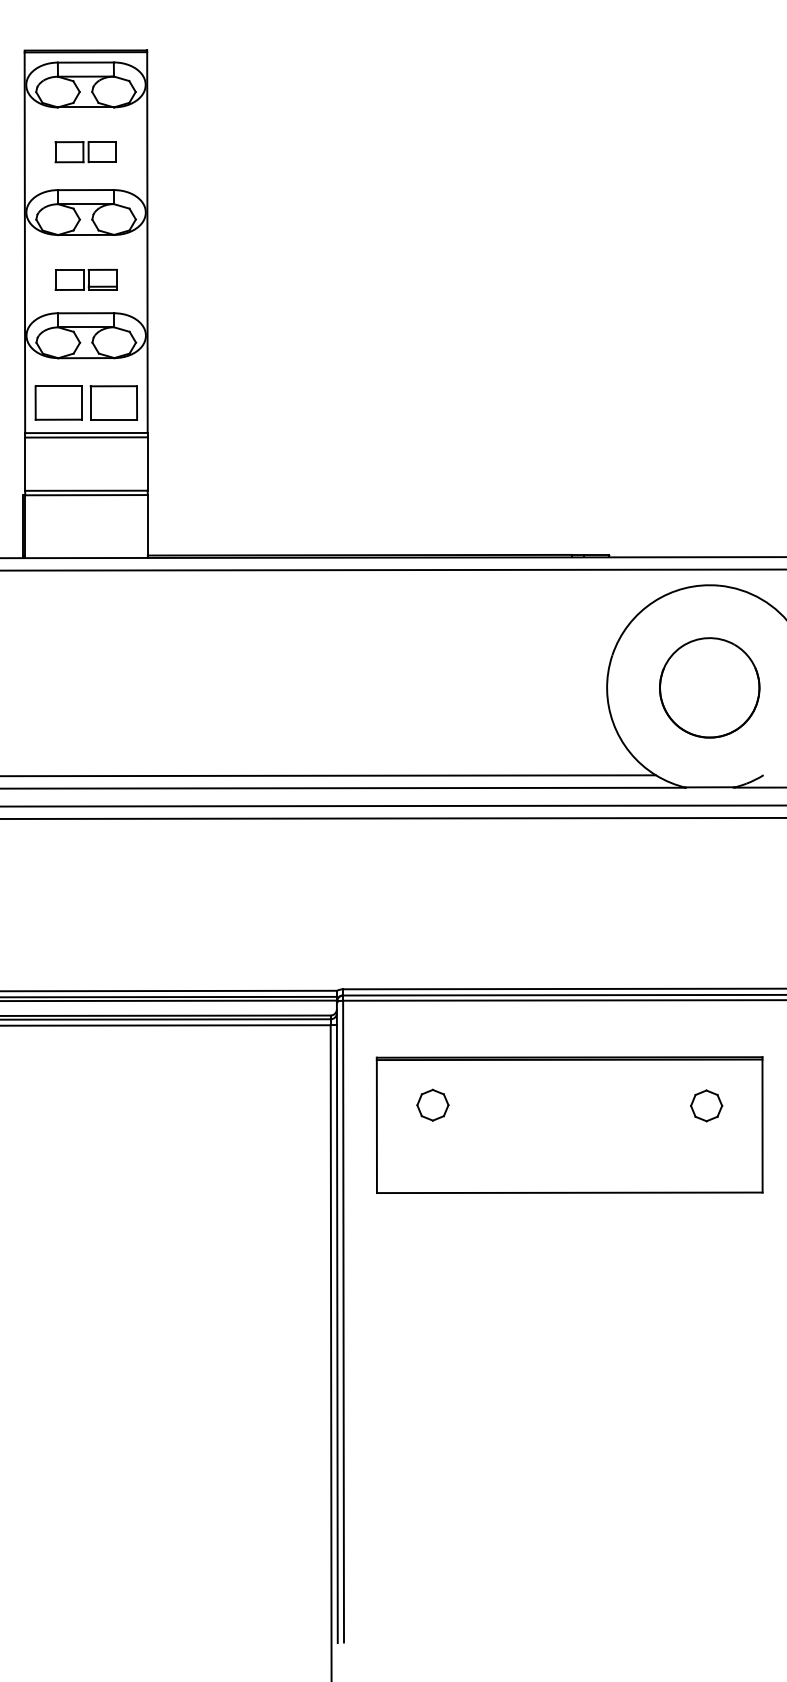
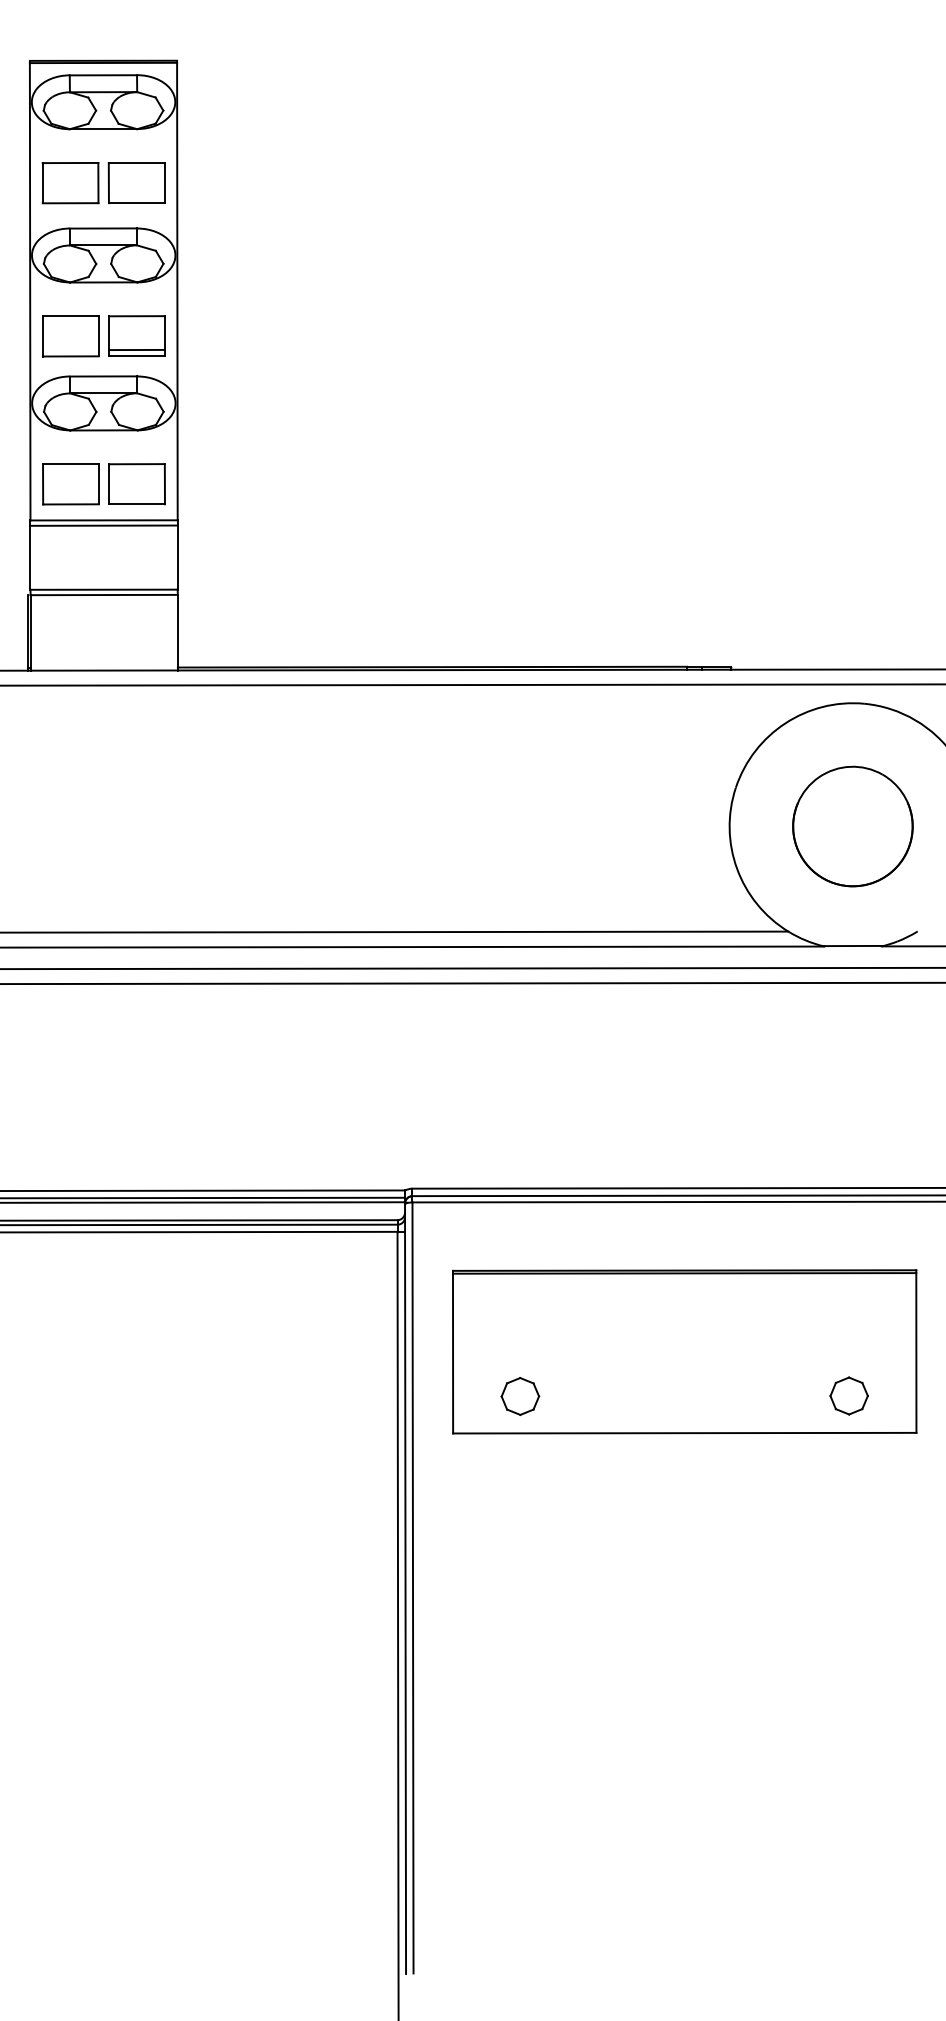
part: (85, 151) -> (102, 182), size x1.67
part: (85, 279) -> (102, 335), size x1.67
part: (432, 1104) -> (519, 1395), moved
part: (706, 1105) -> (849, 1395), moved

